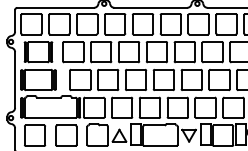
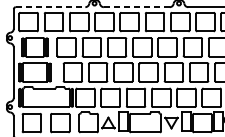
line: (56, 7) -> (51, 6), solid -> dashed
line: (151, 7) -> (137, 6), solid -> dashed

